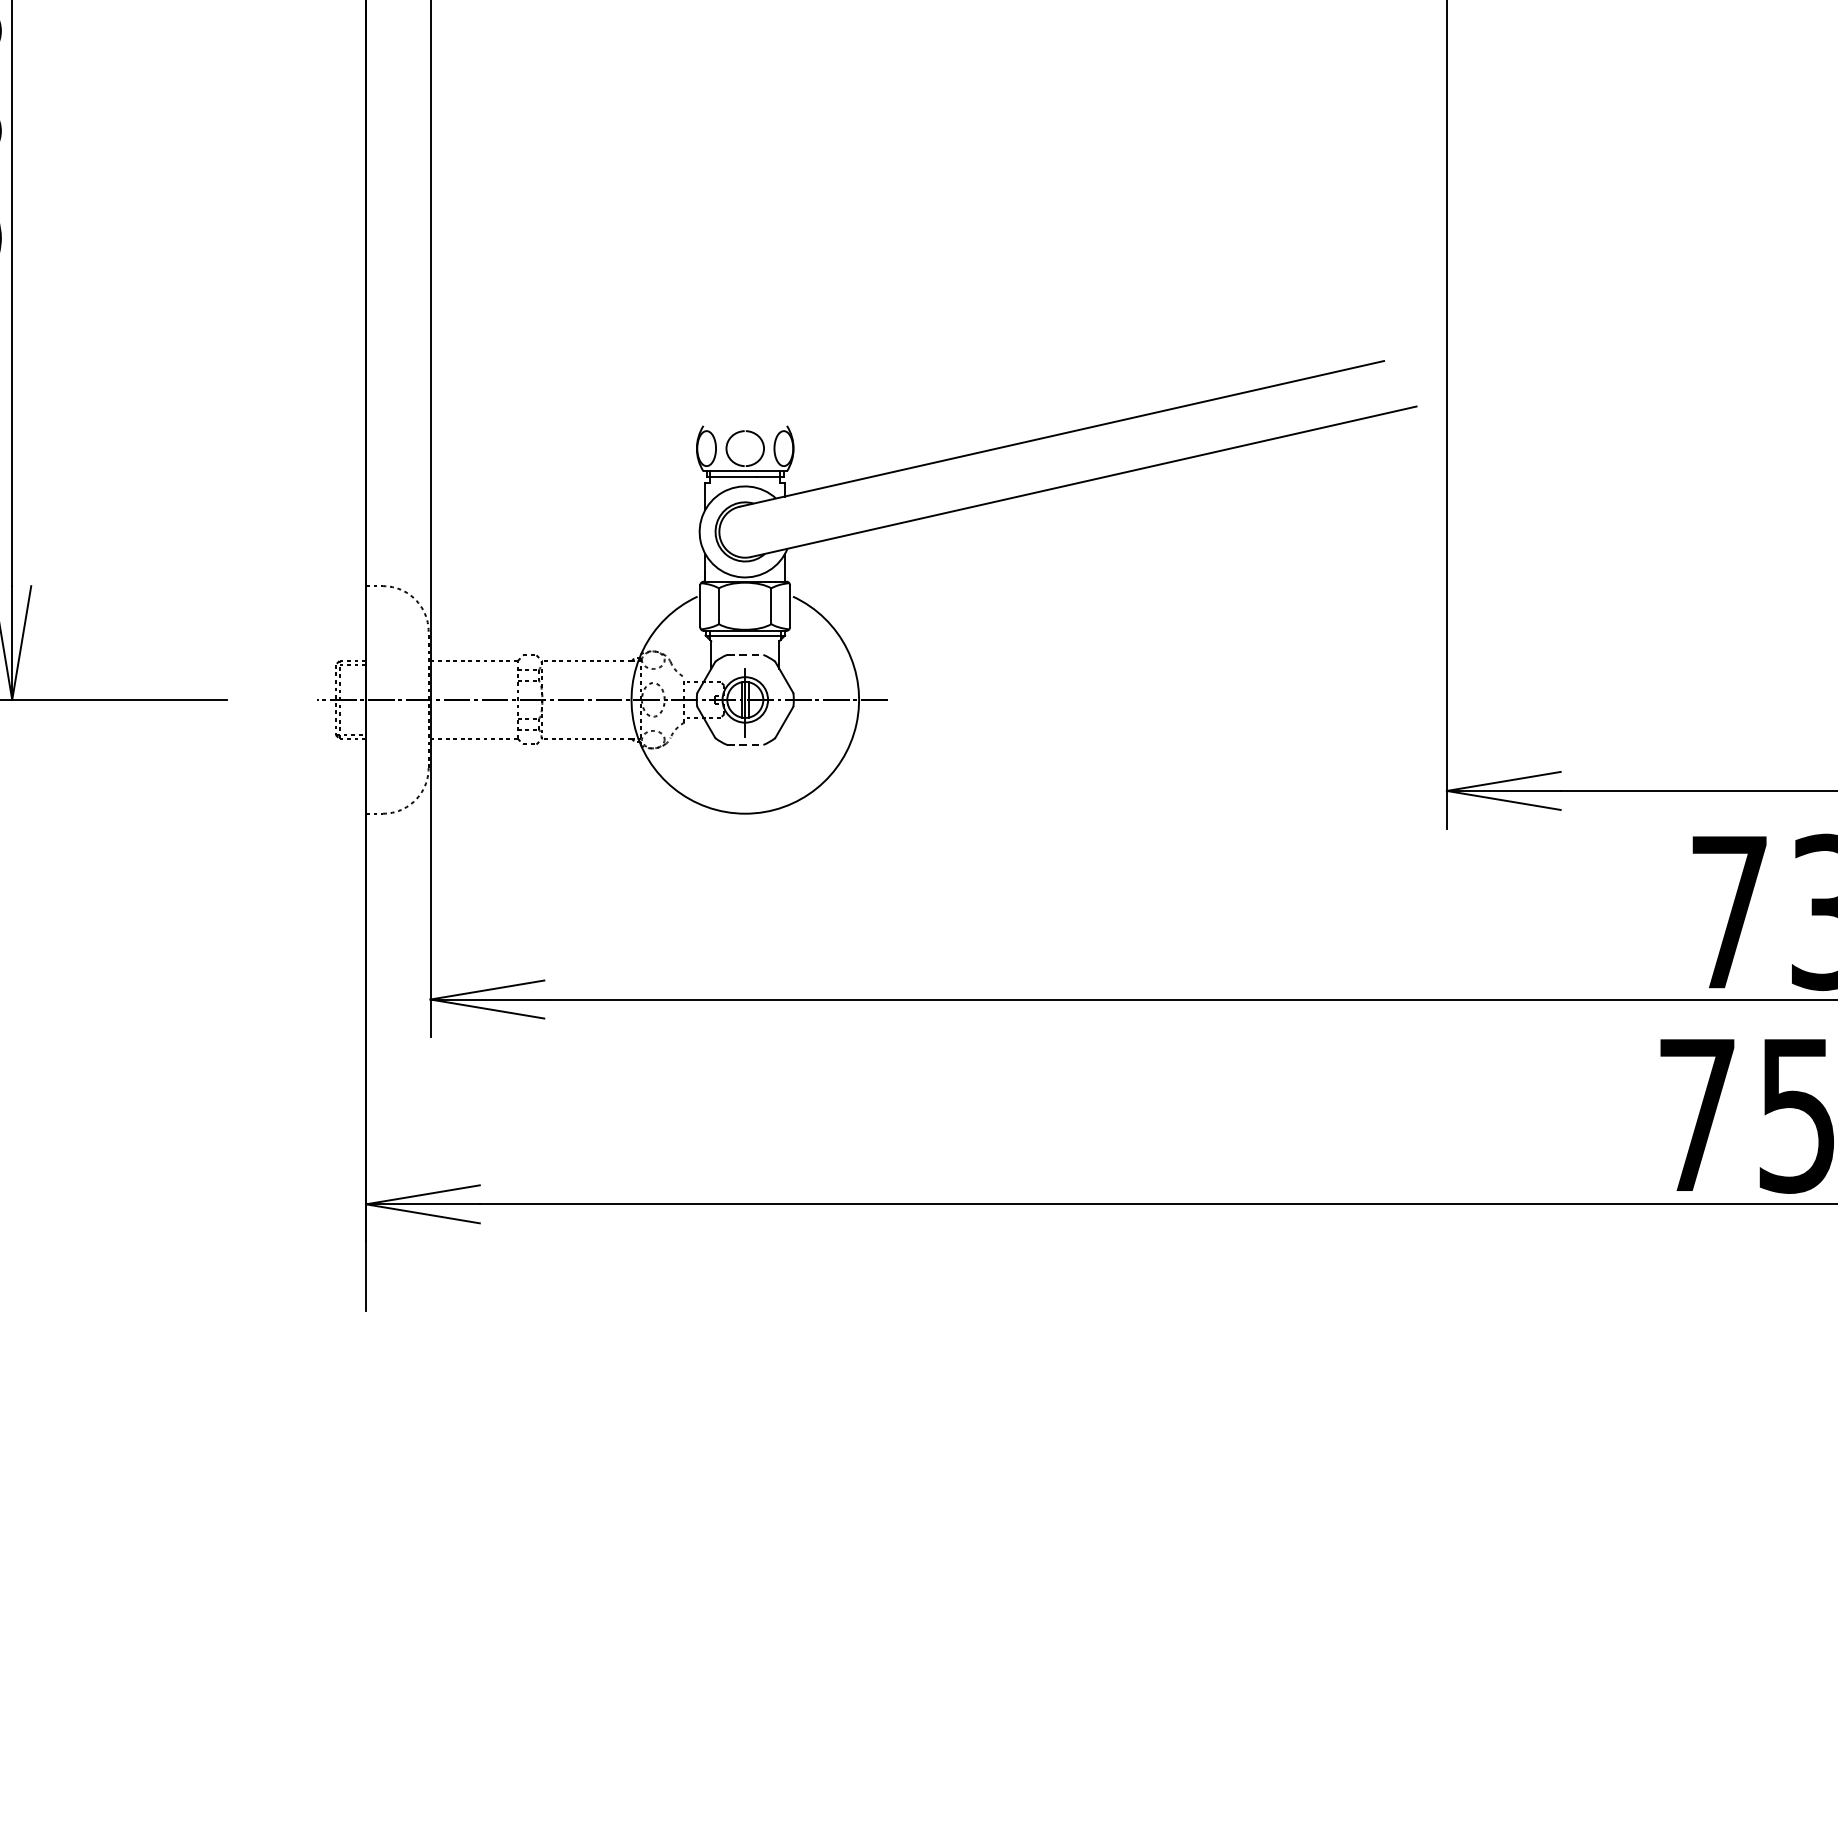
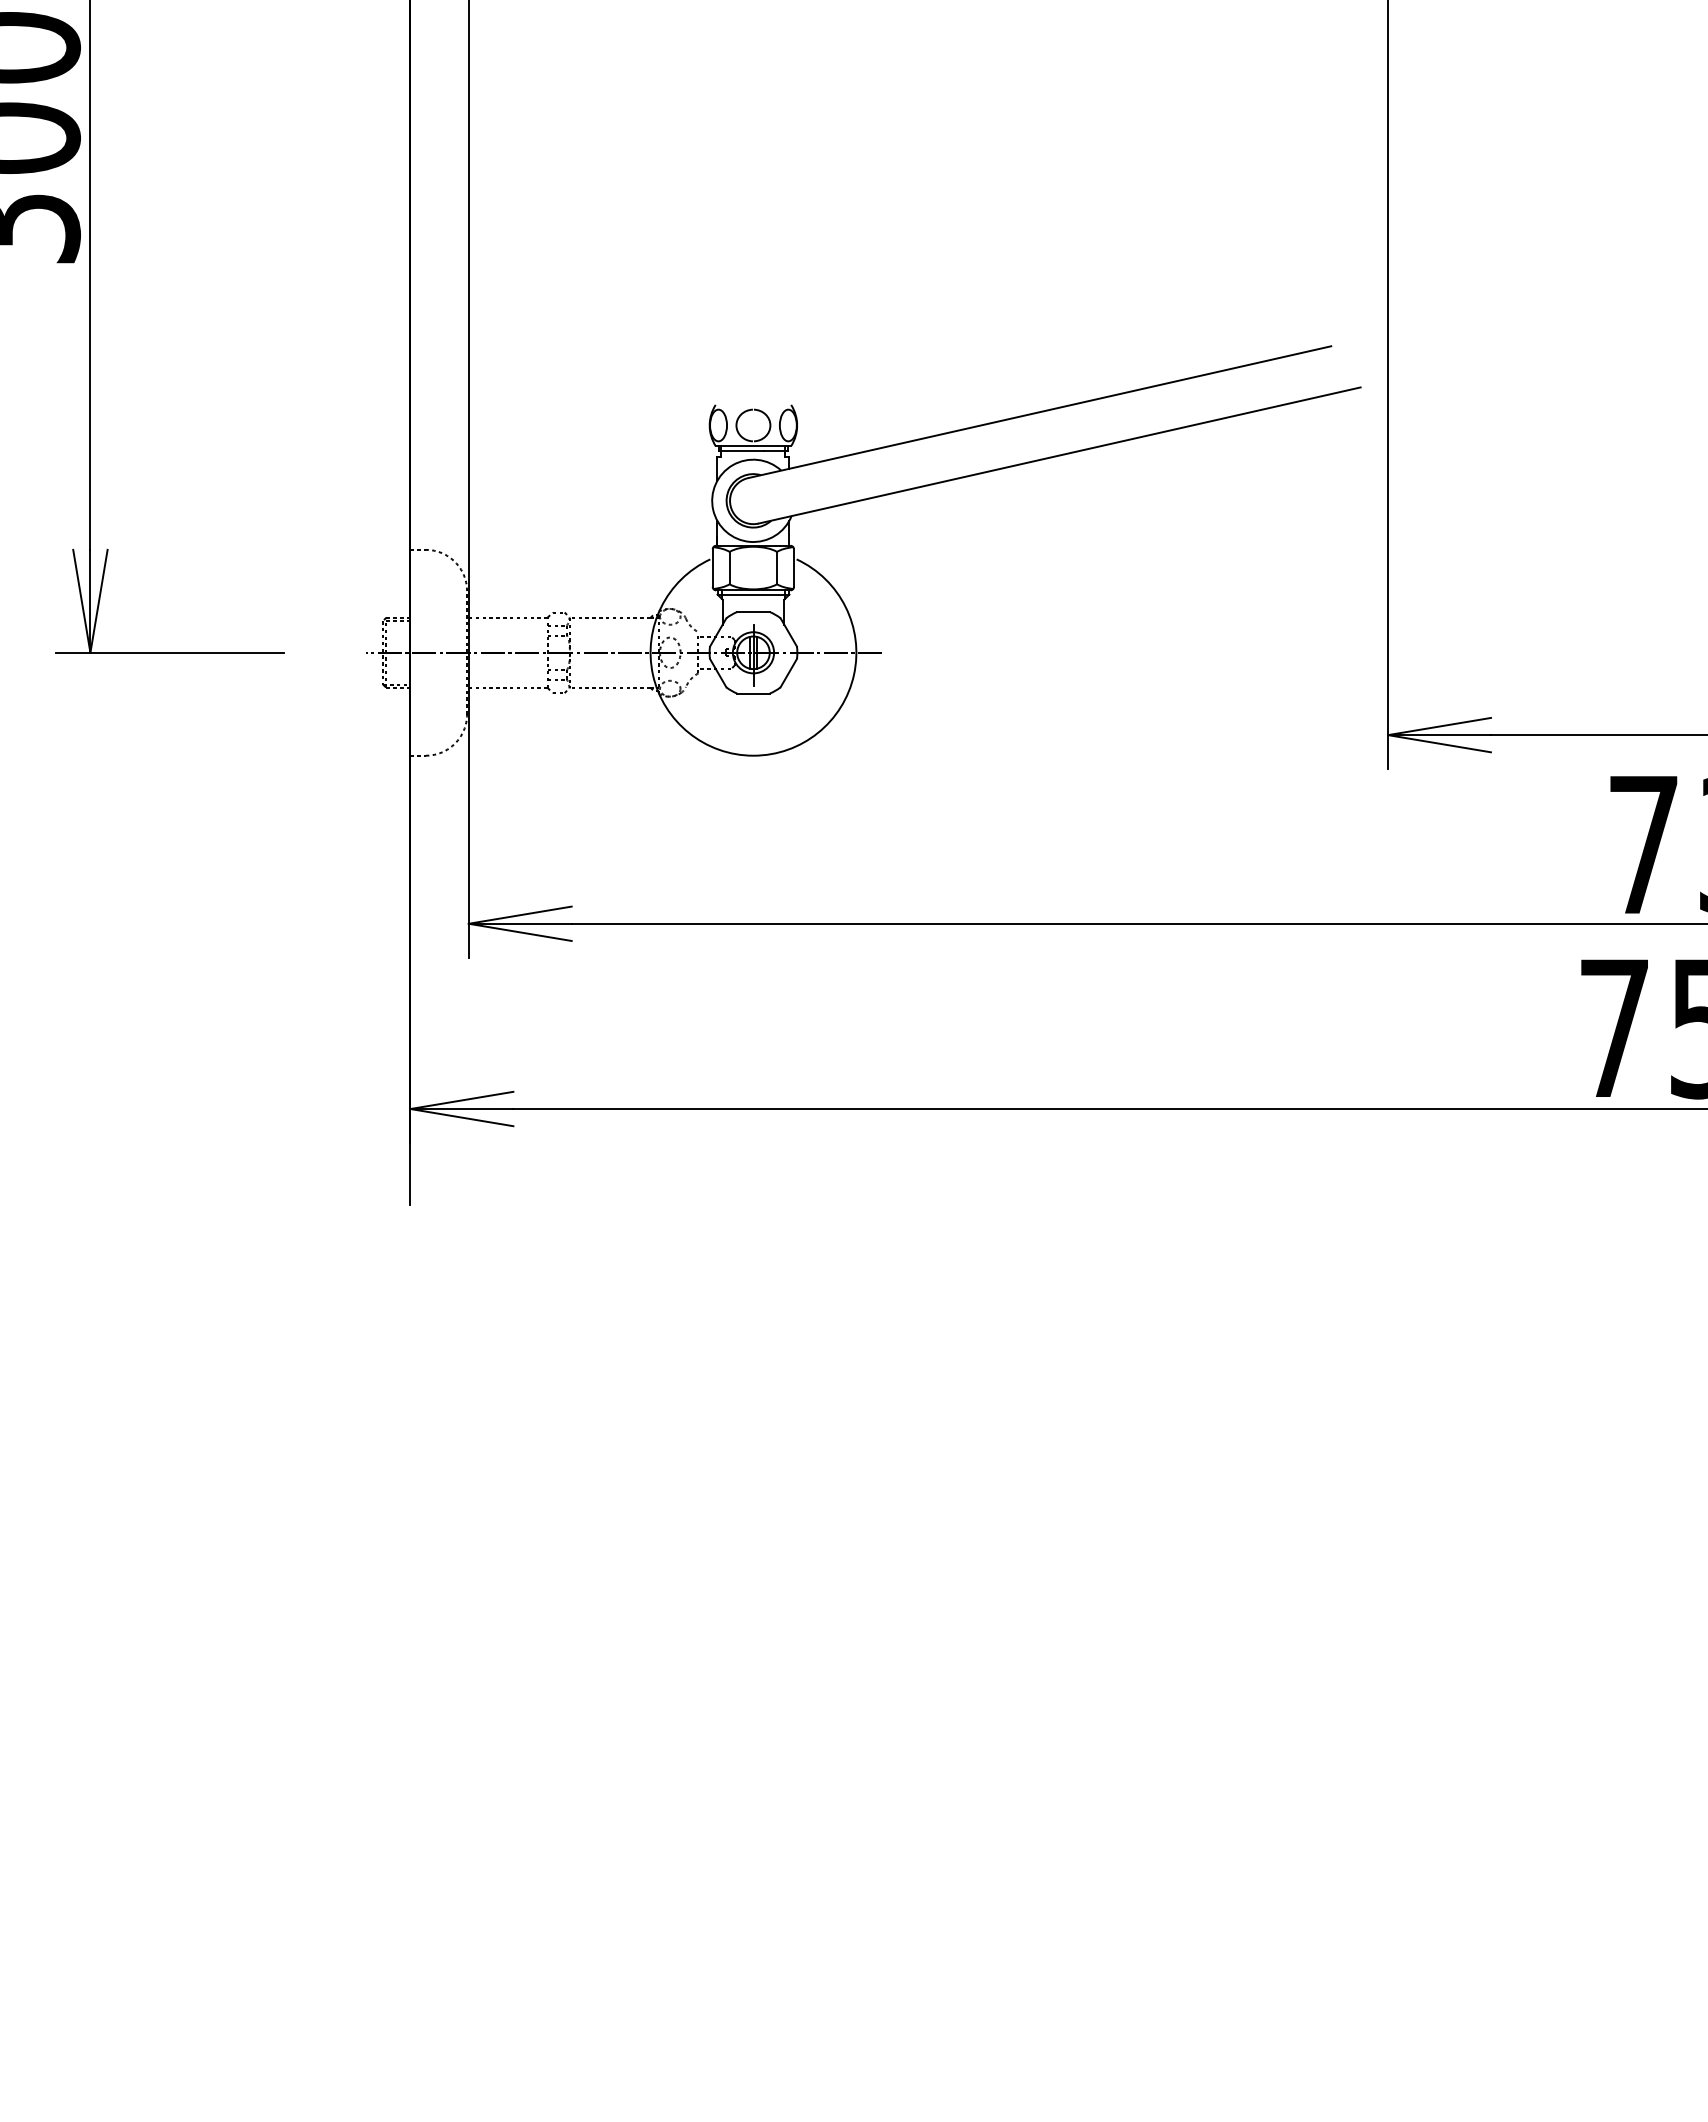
line: (745, 655) -> (753, 612), dashed -> solid
line: (745, 744) -> (753, 693), dashed -> solid

